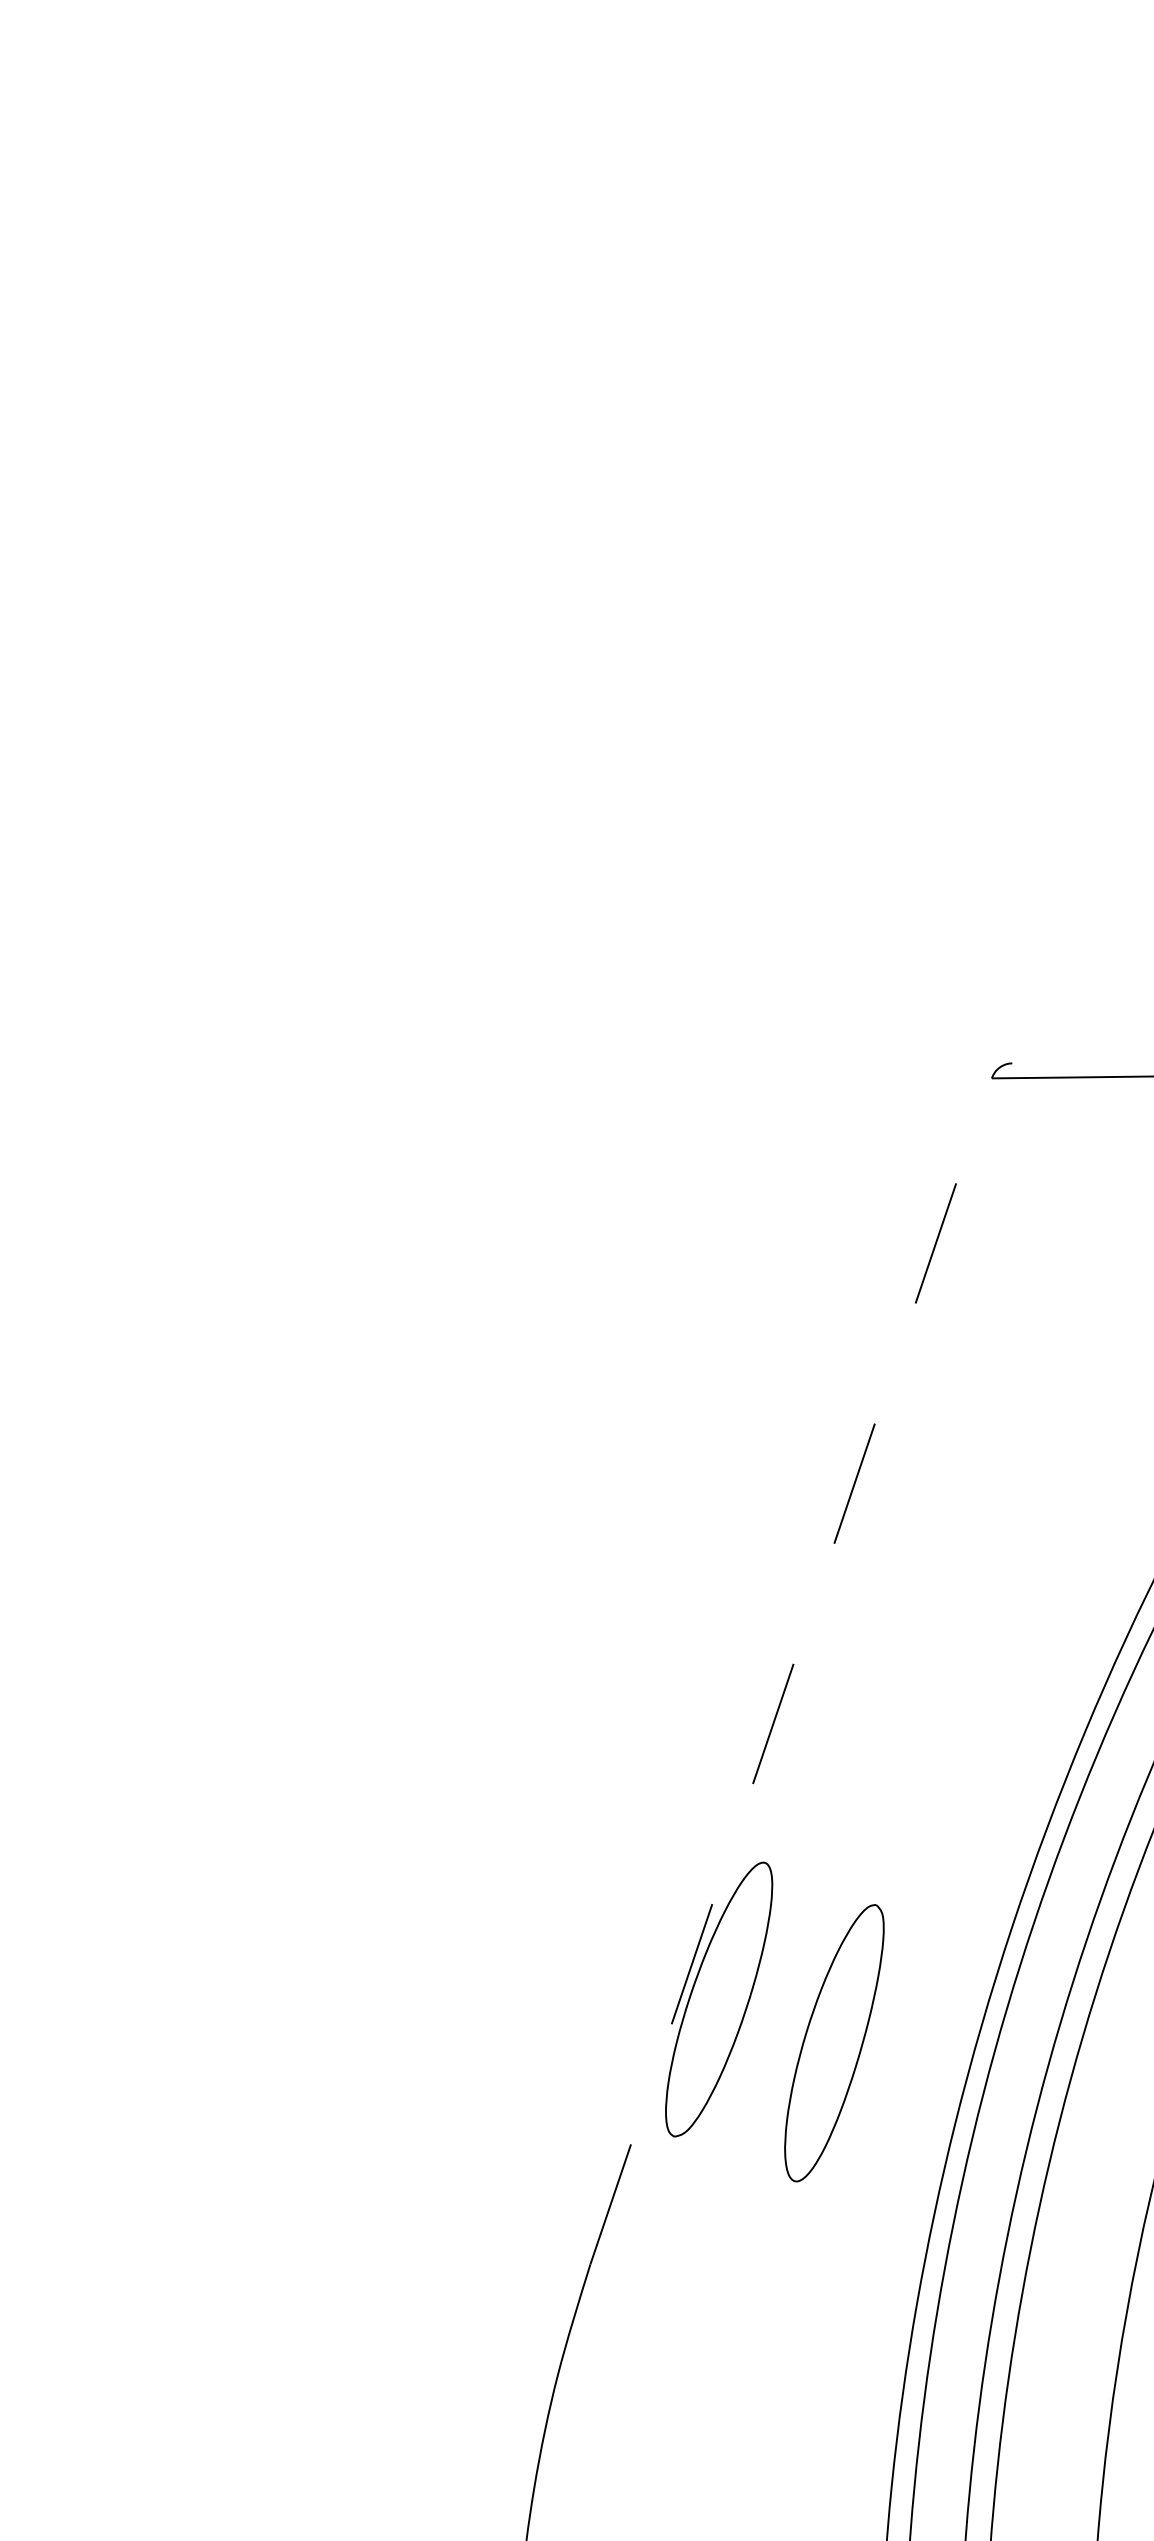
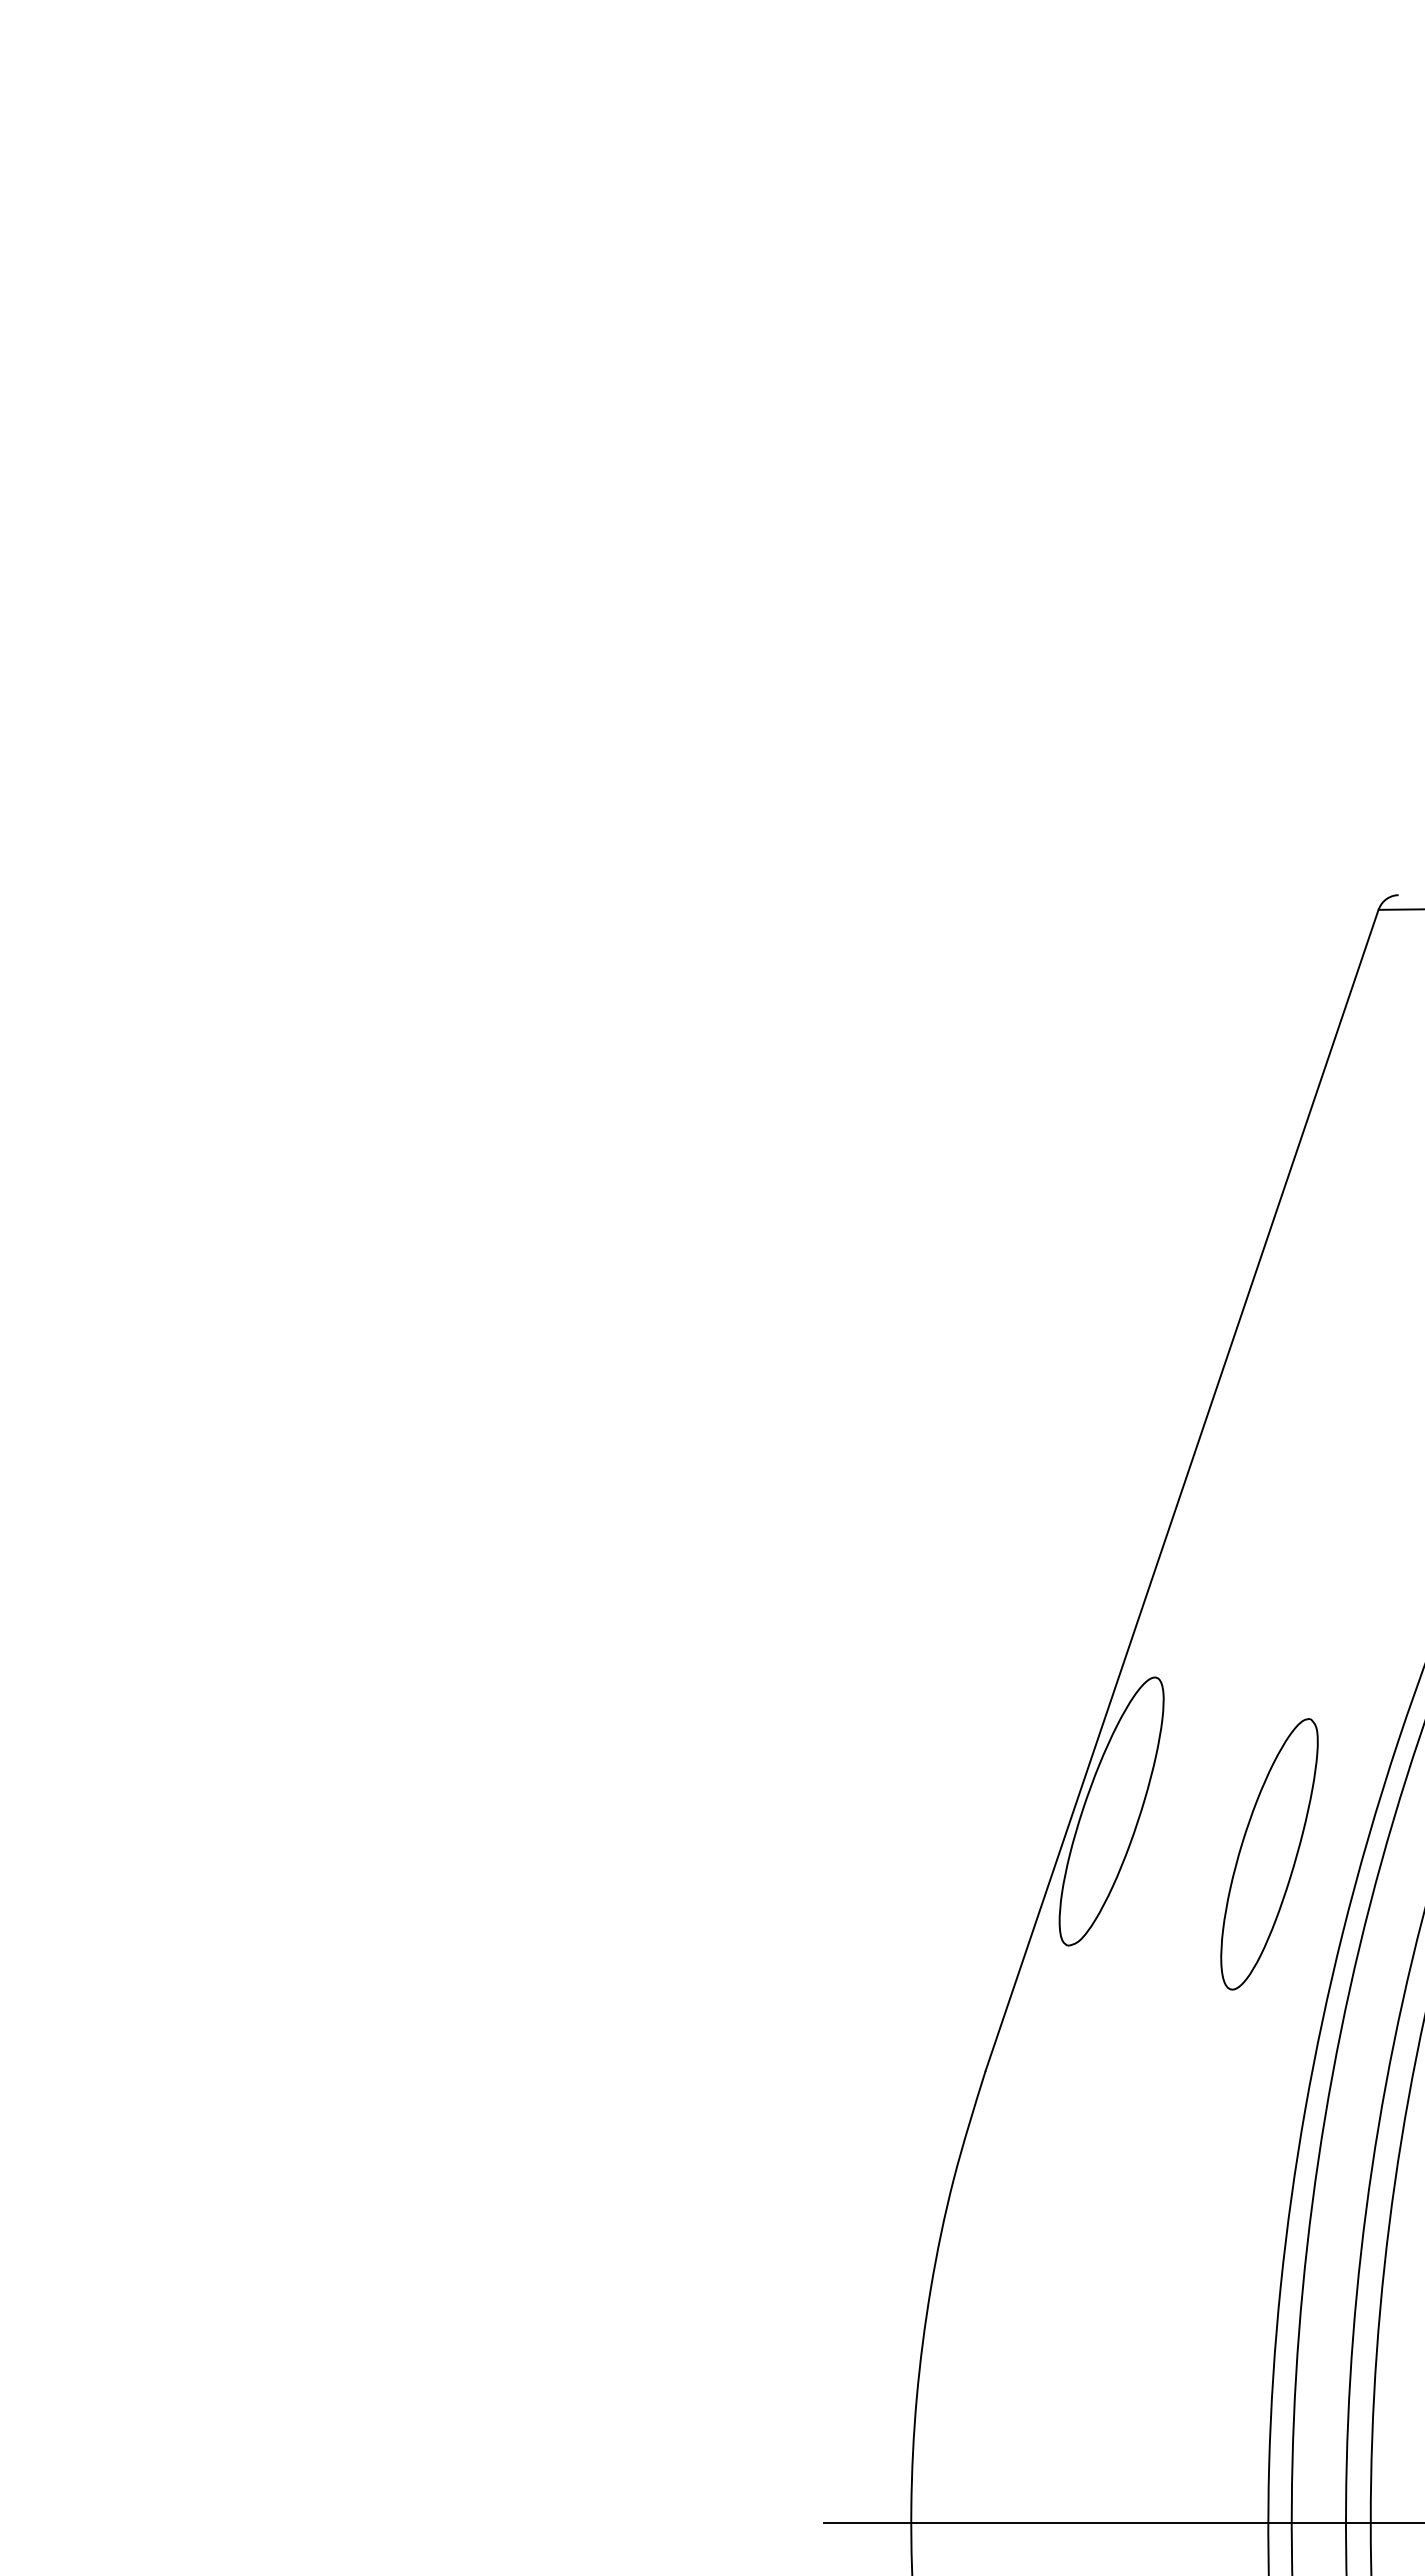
line: (791, 1671) -> (1182, 1490), dashed -> solid
part: (834, 2043) -> (1269, 1854), moved

